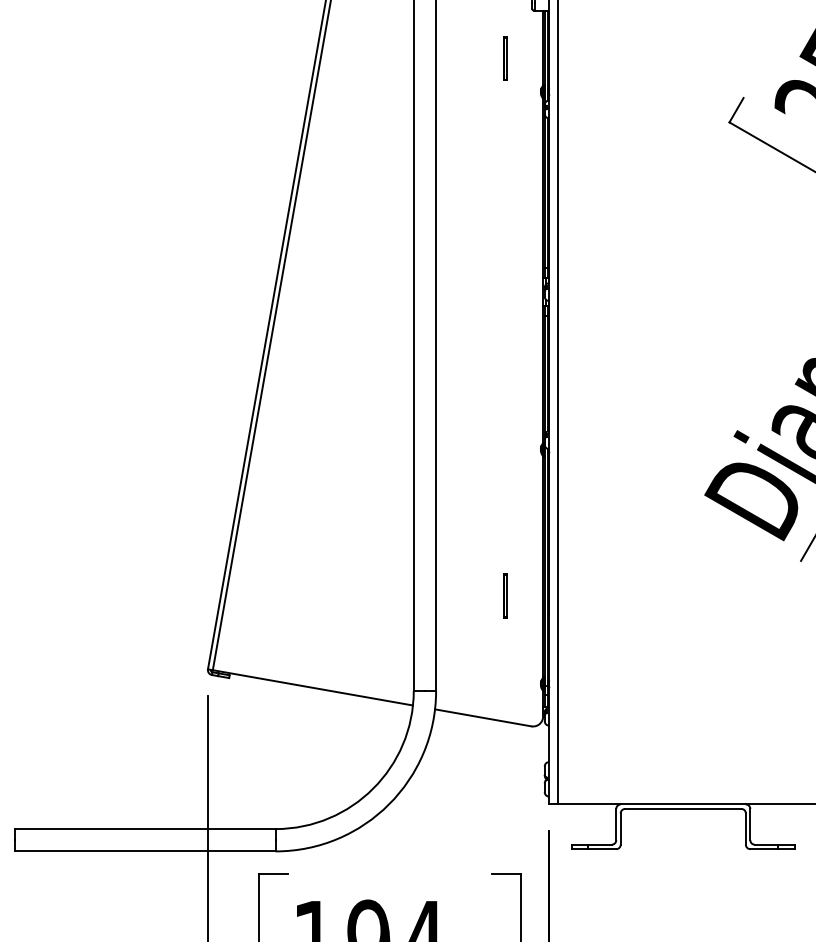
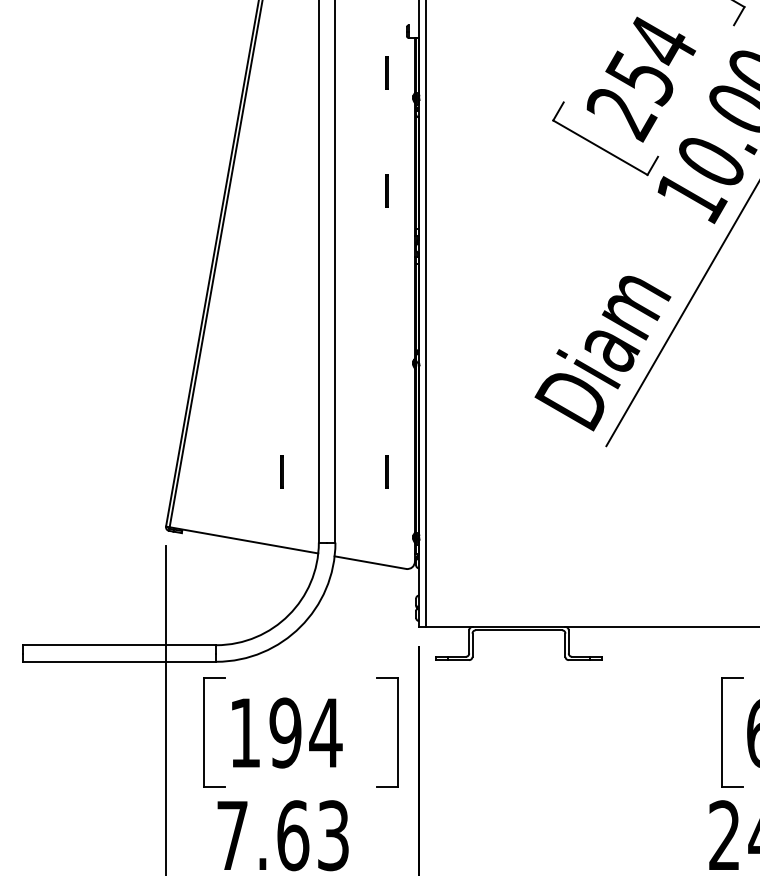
line: (504, 216) -> (386, 190), added
line: (363, 595) -> (281, 471), added

